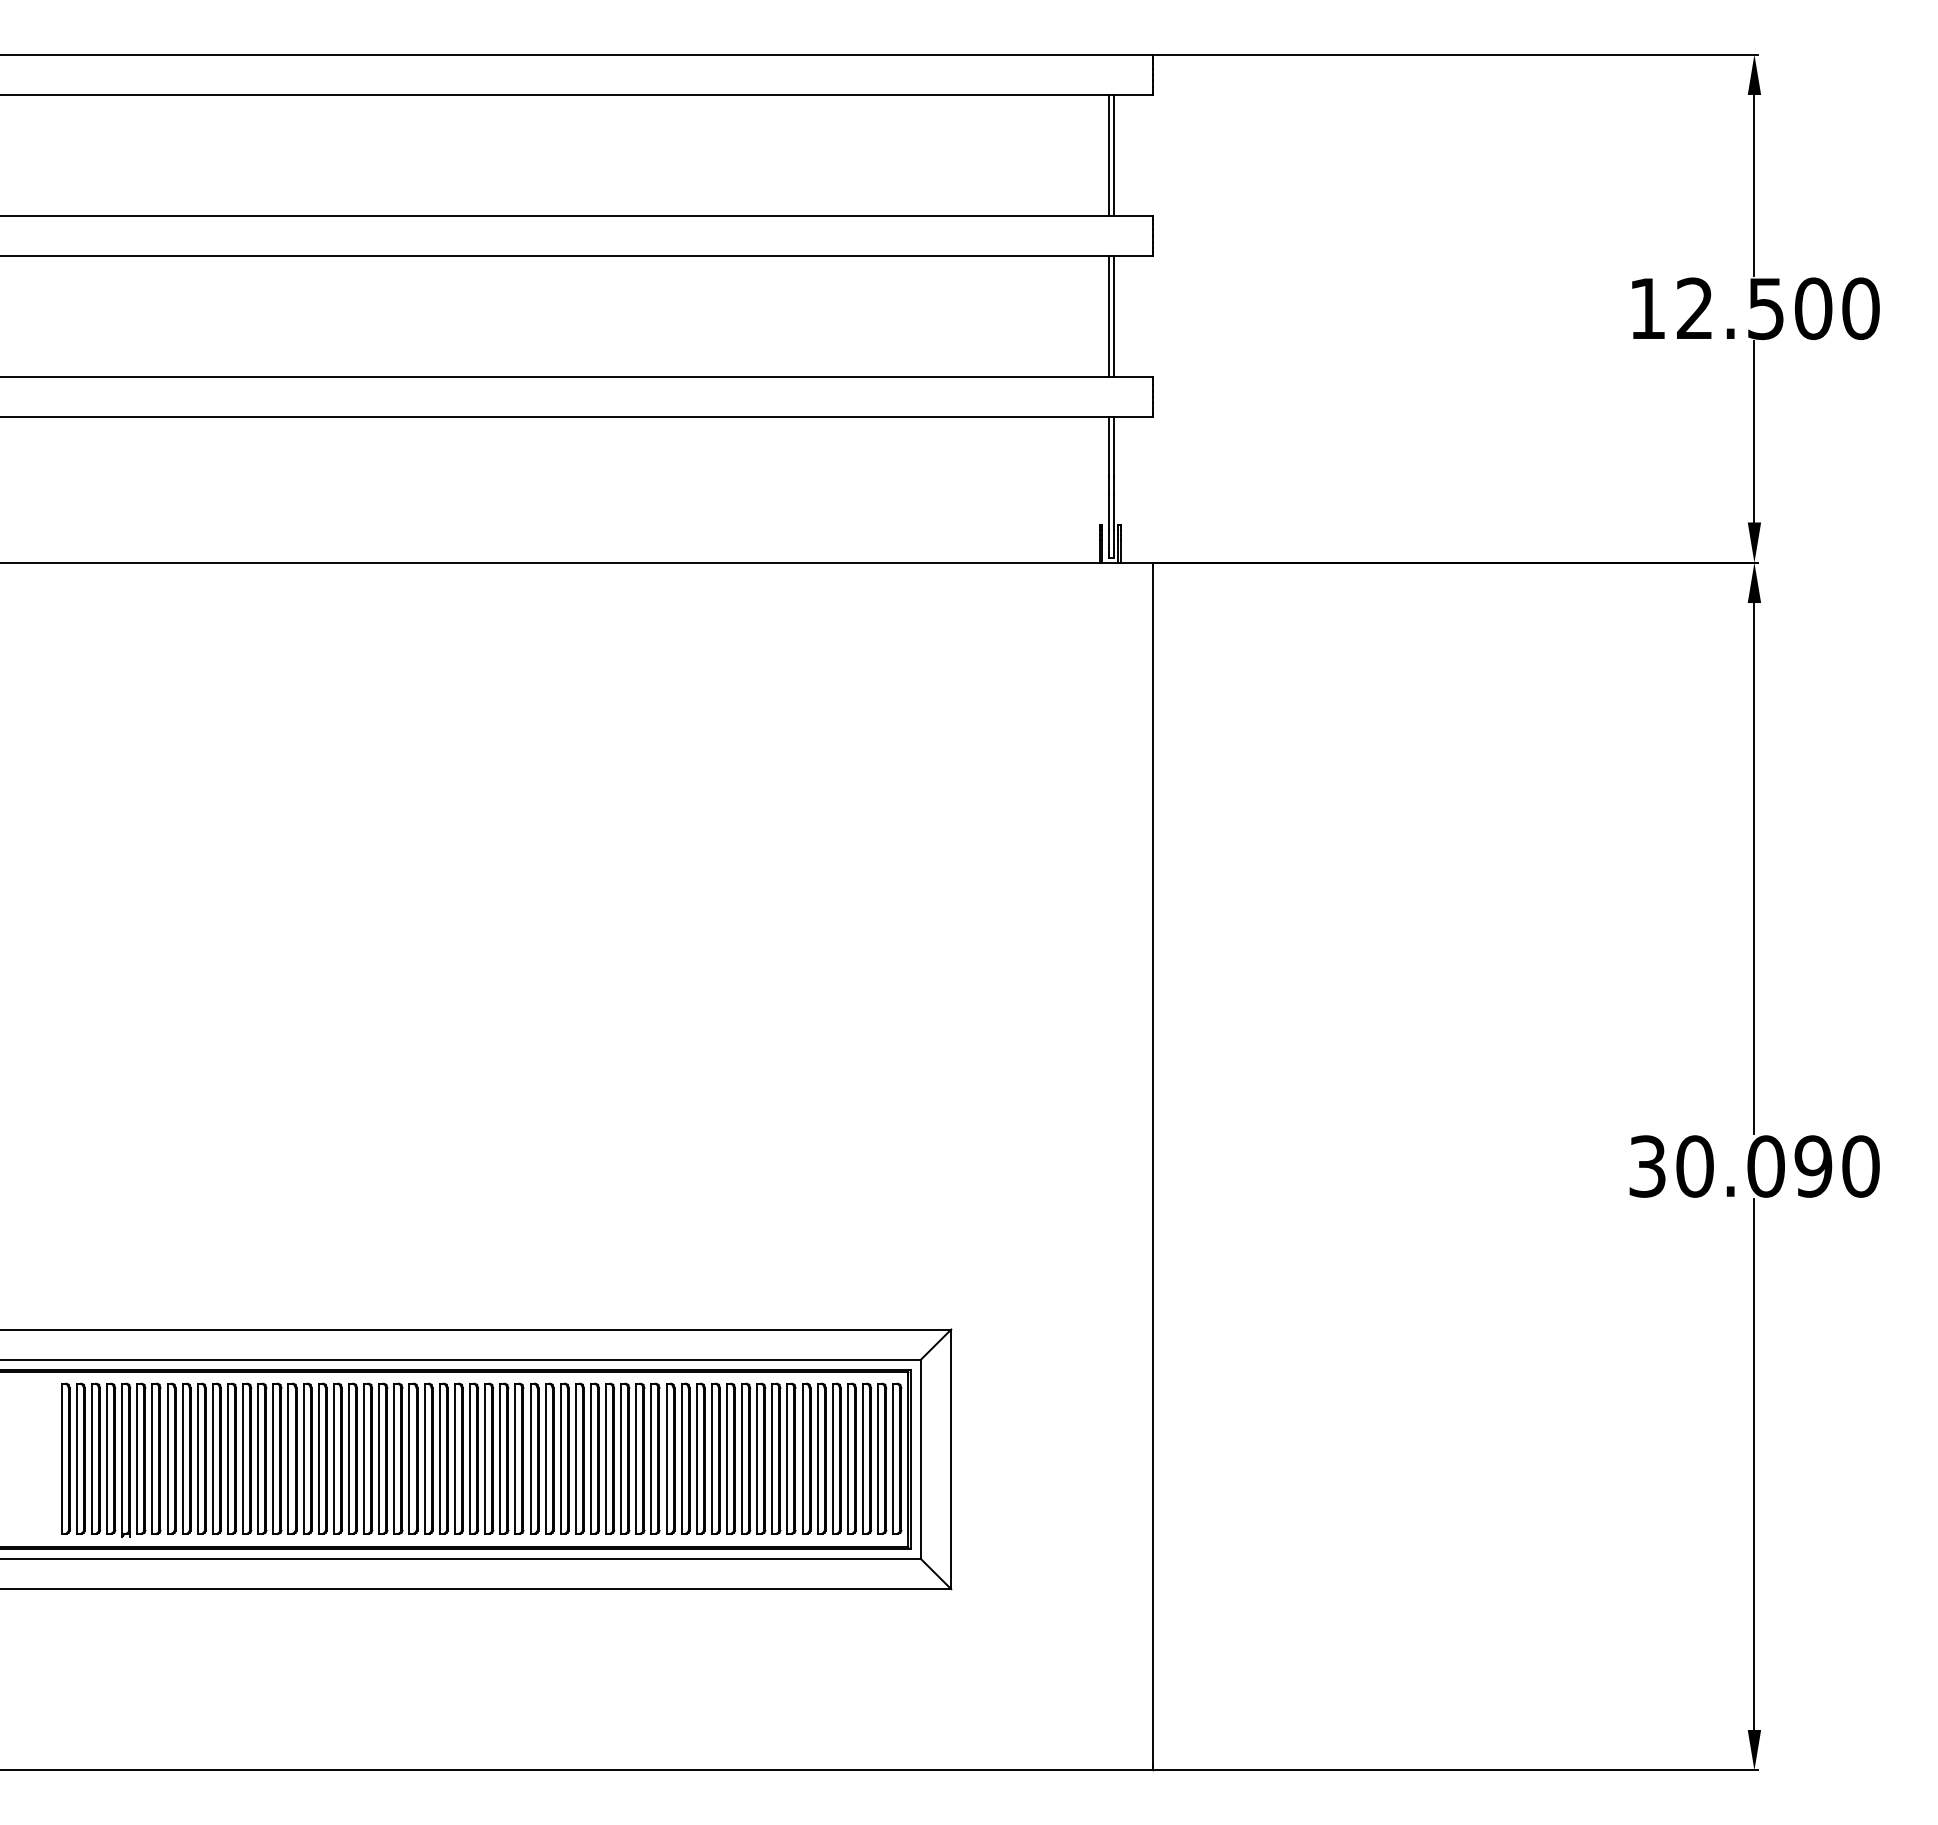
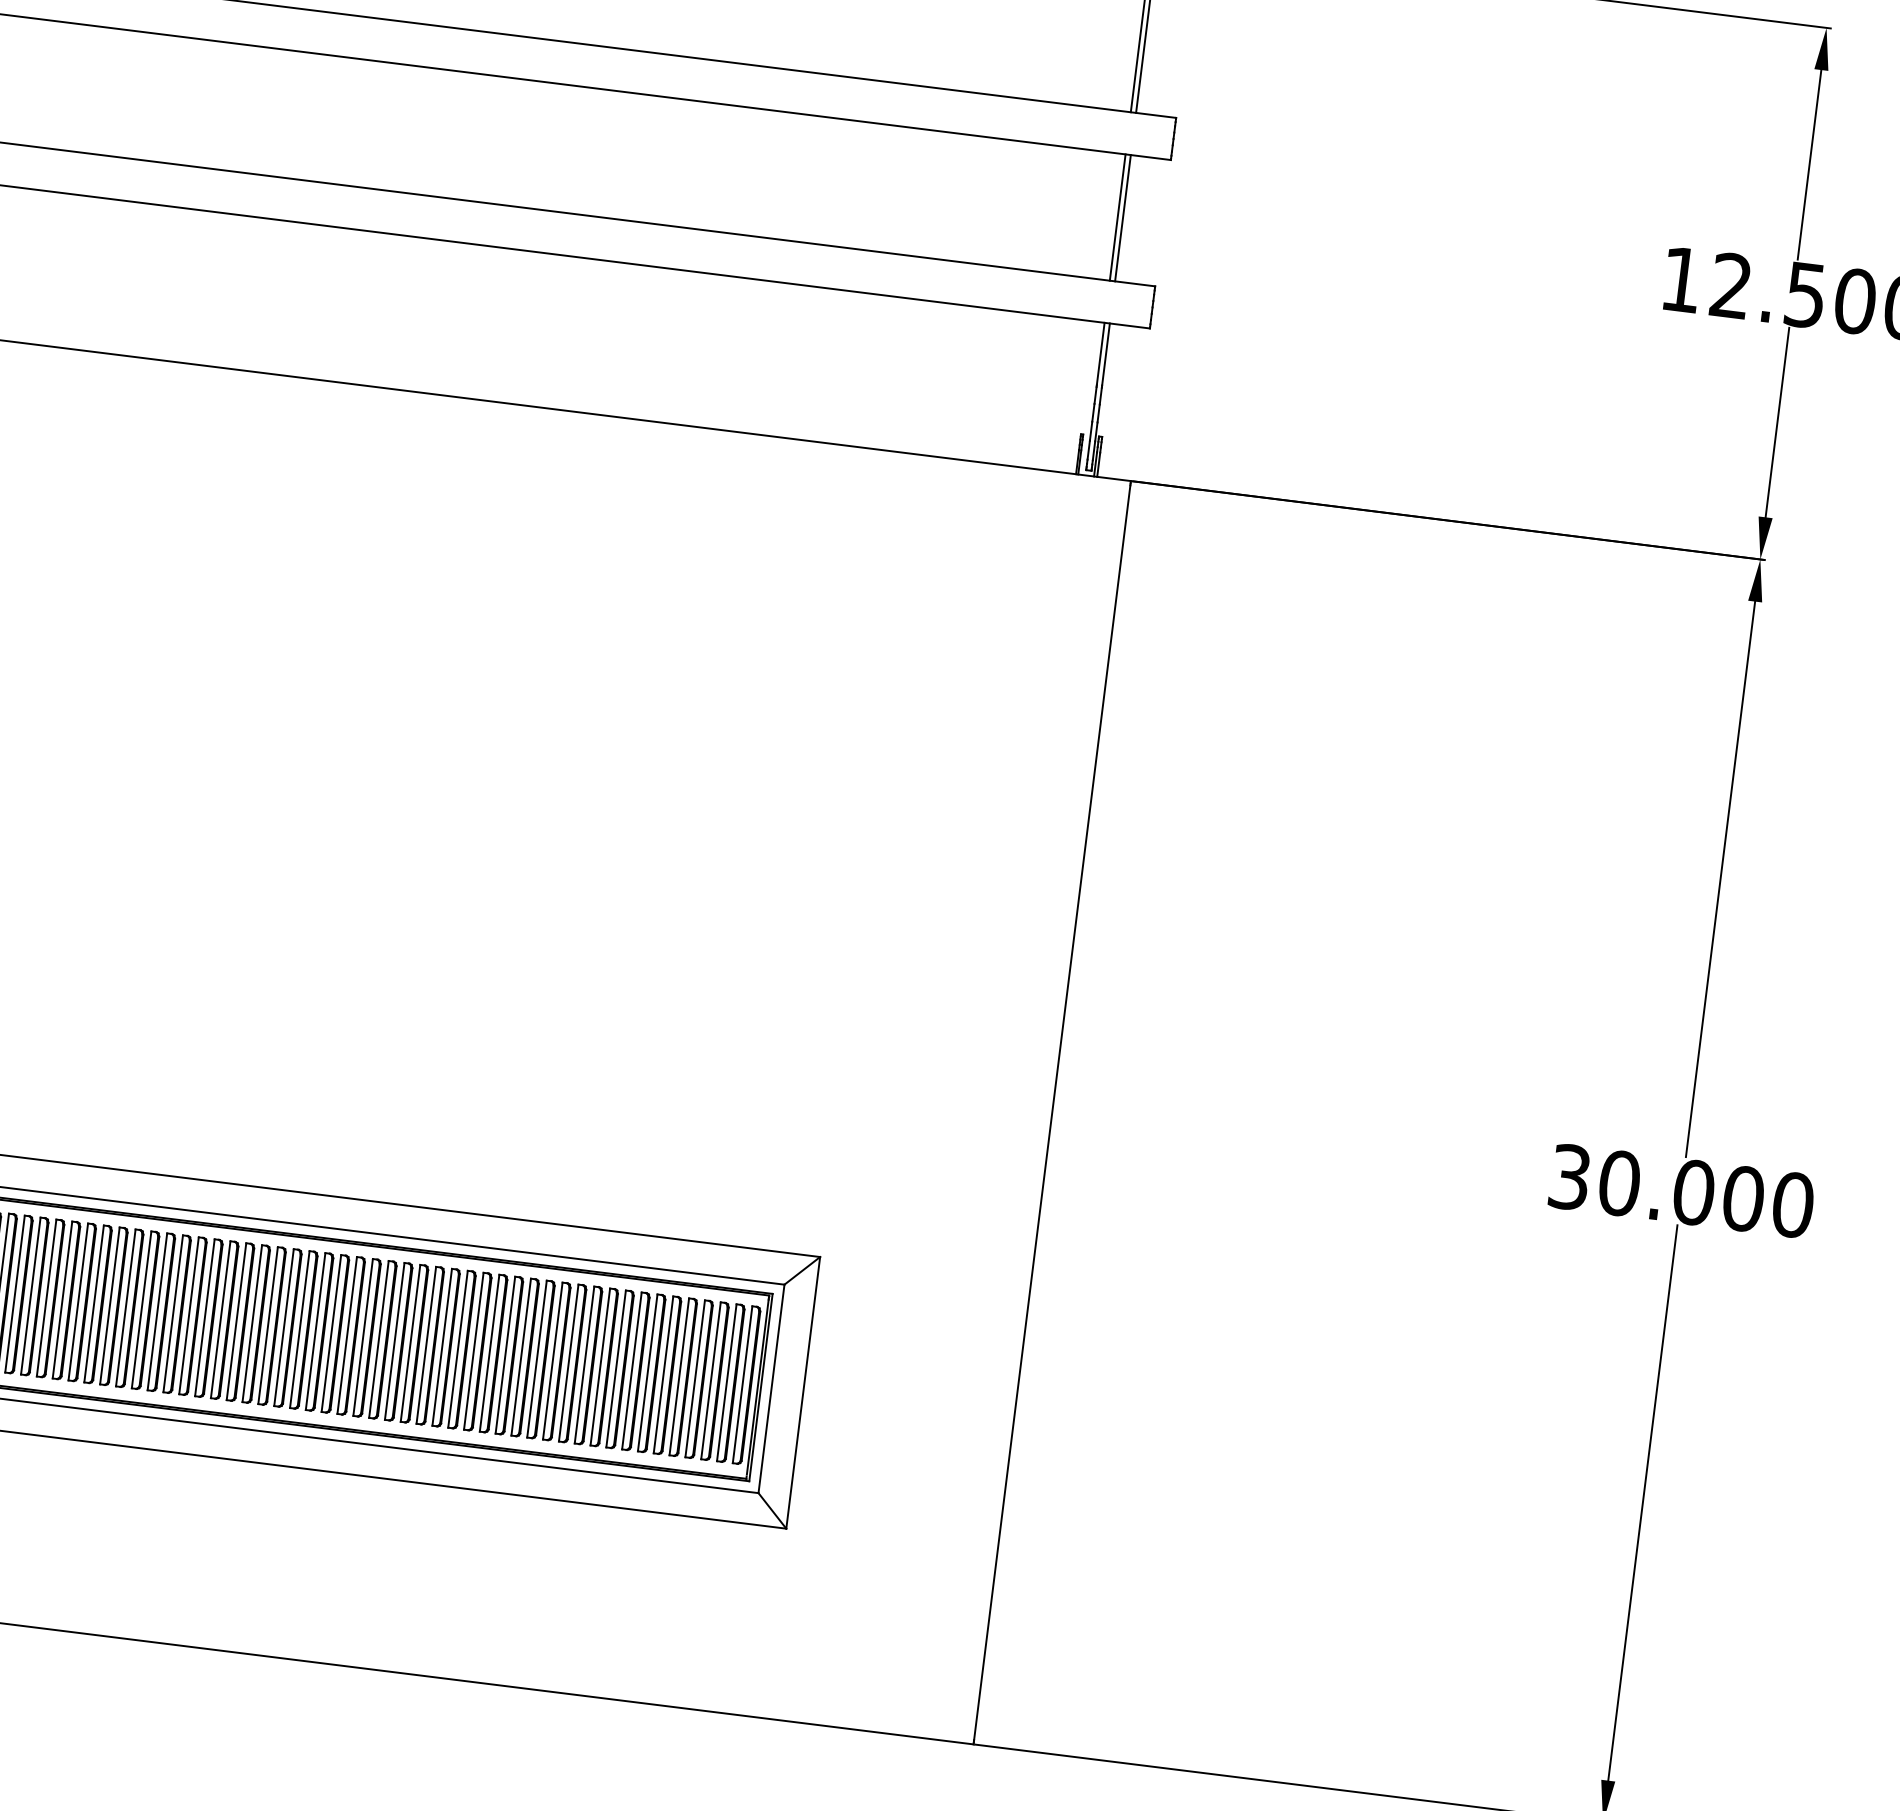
text: (1813, 1166) -> (1743, 1198), 30.090 -> 30.000

